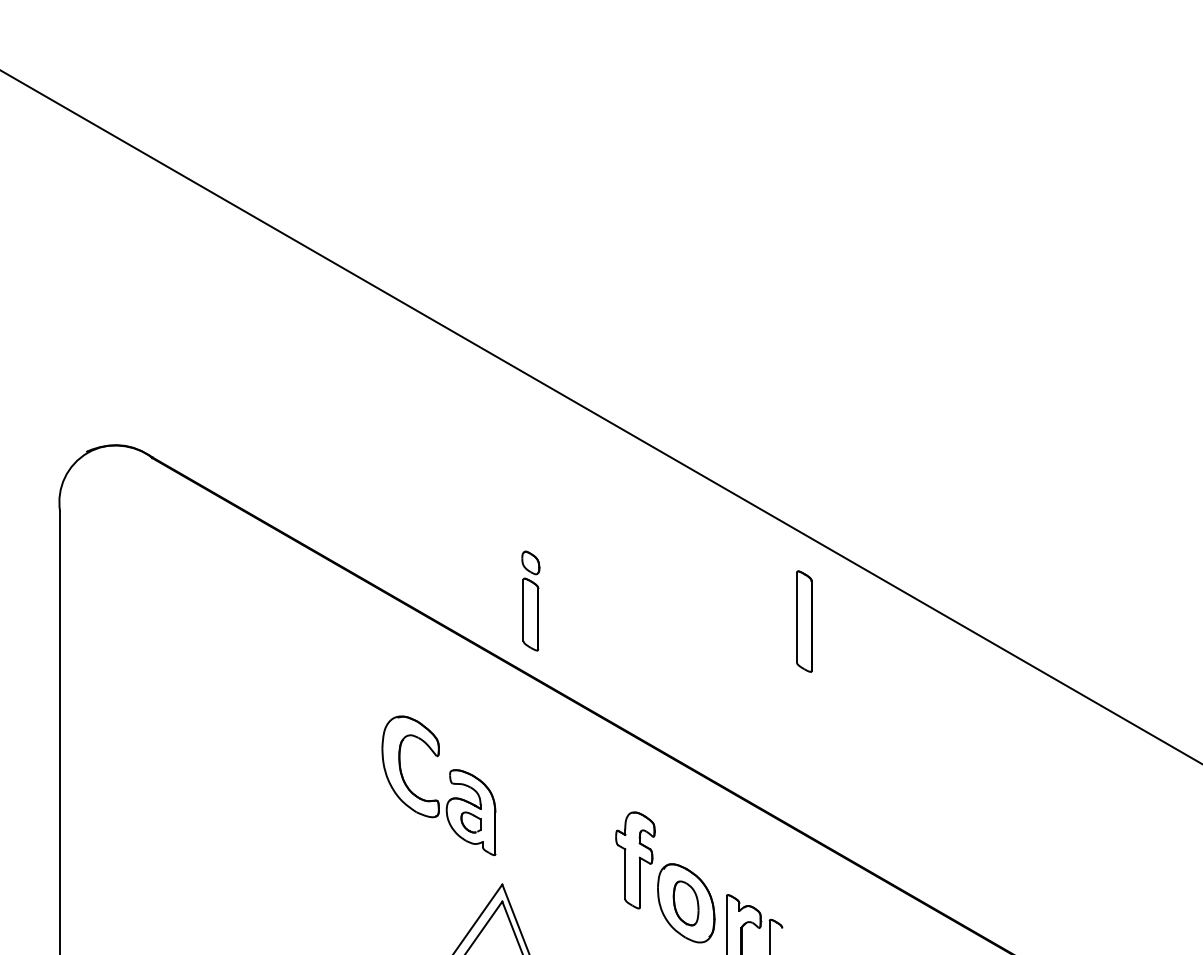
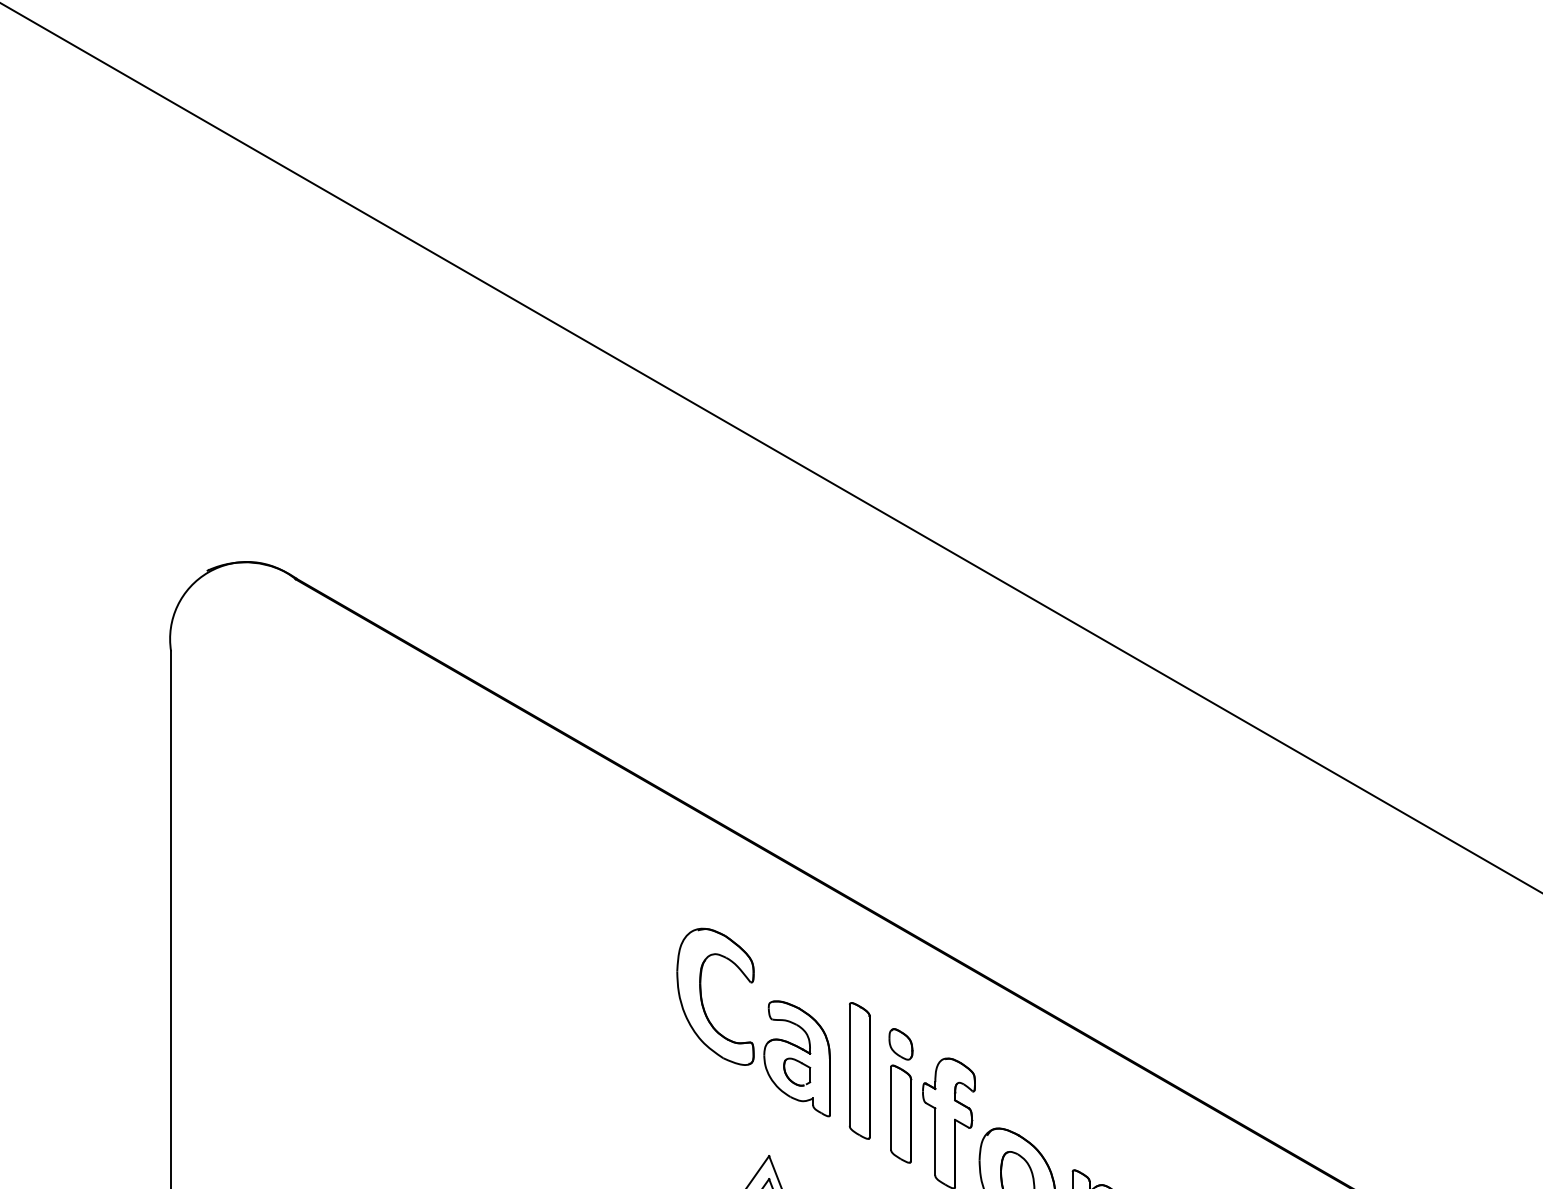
part: (530, 600) -> (900, 1095), moved
part: (804, 621) -> (859, 1070), moved
part: (449, 780) -> (767, 1015), moved

